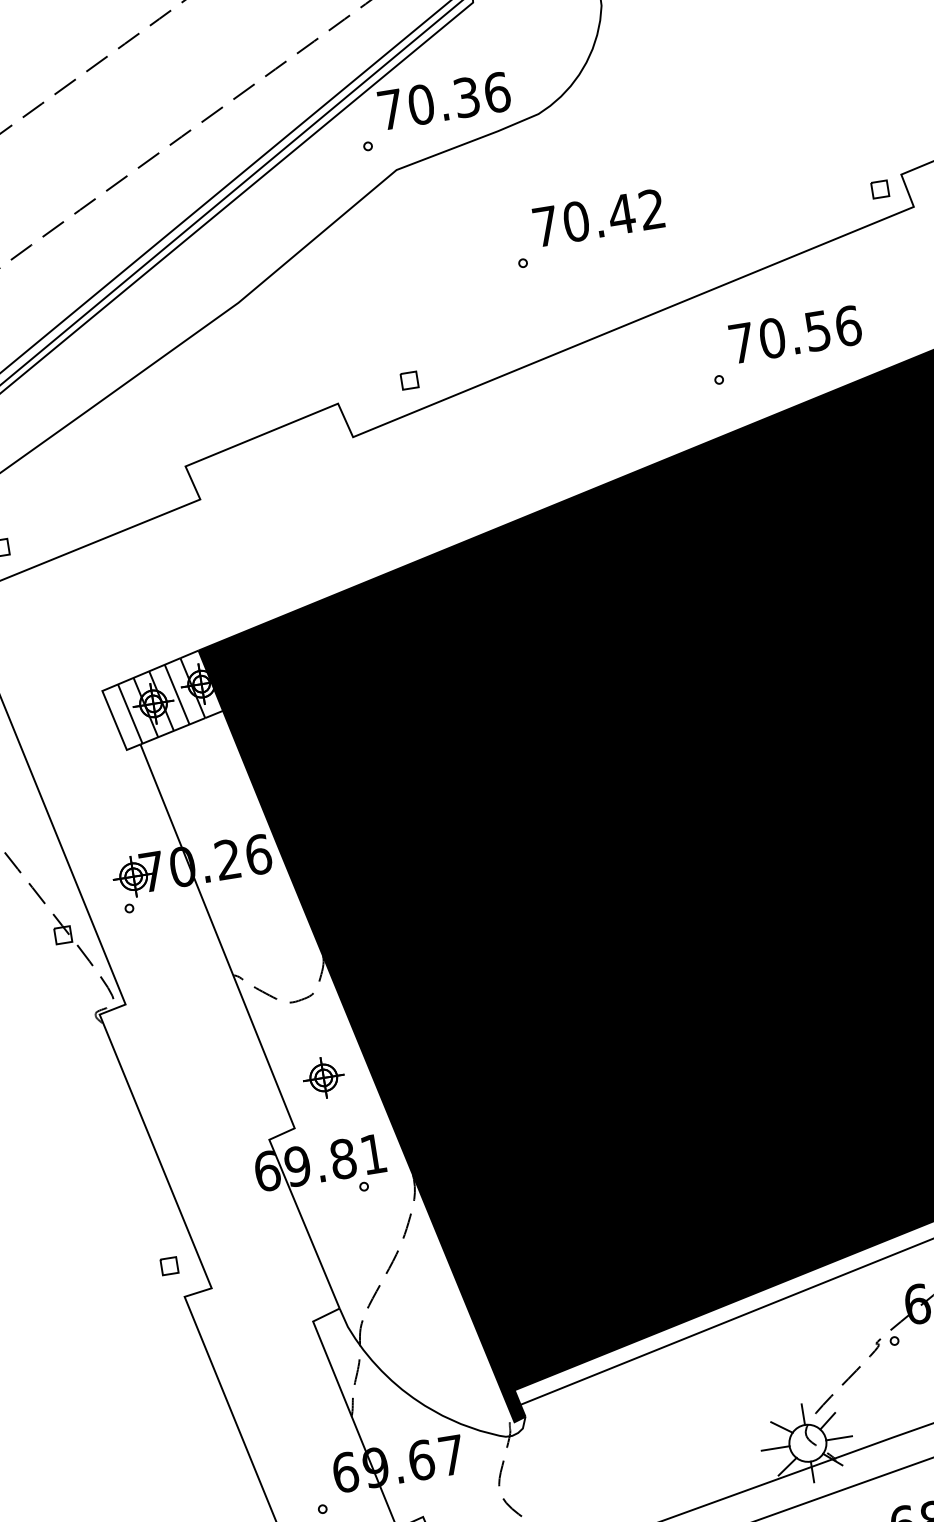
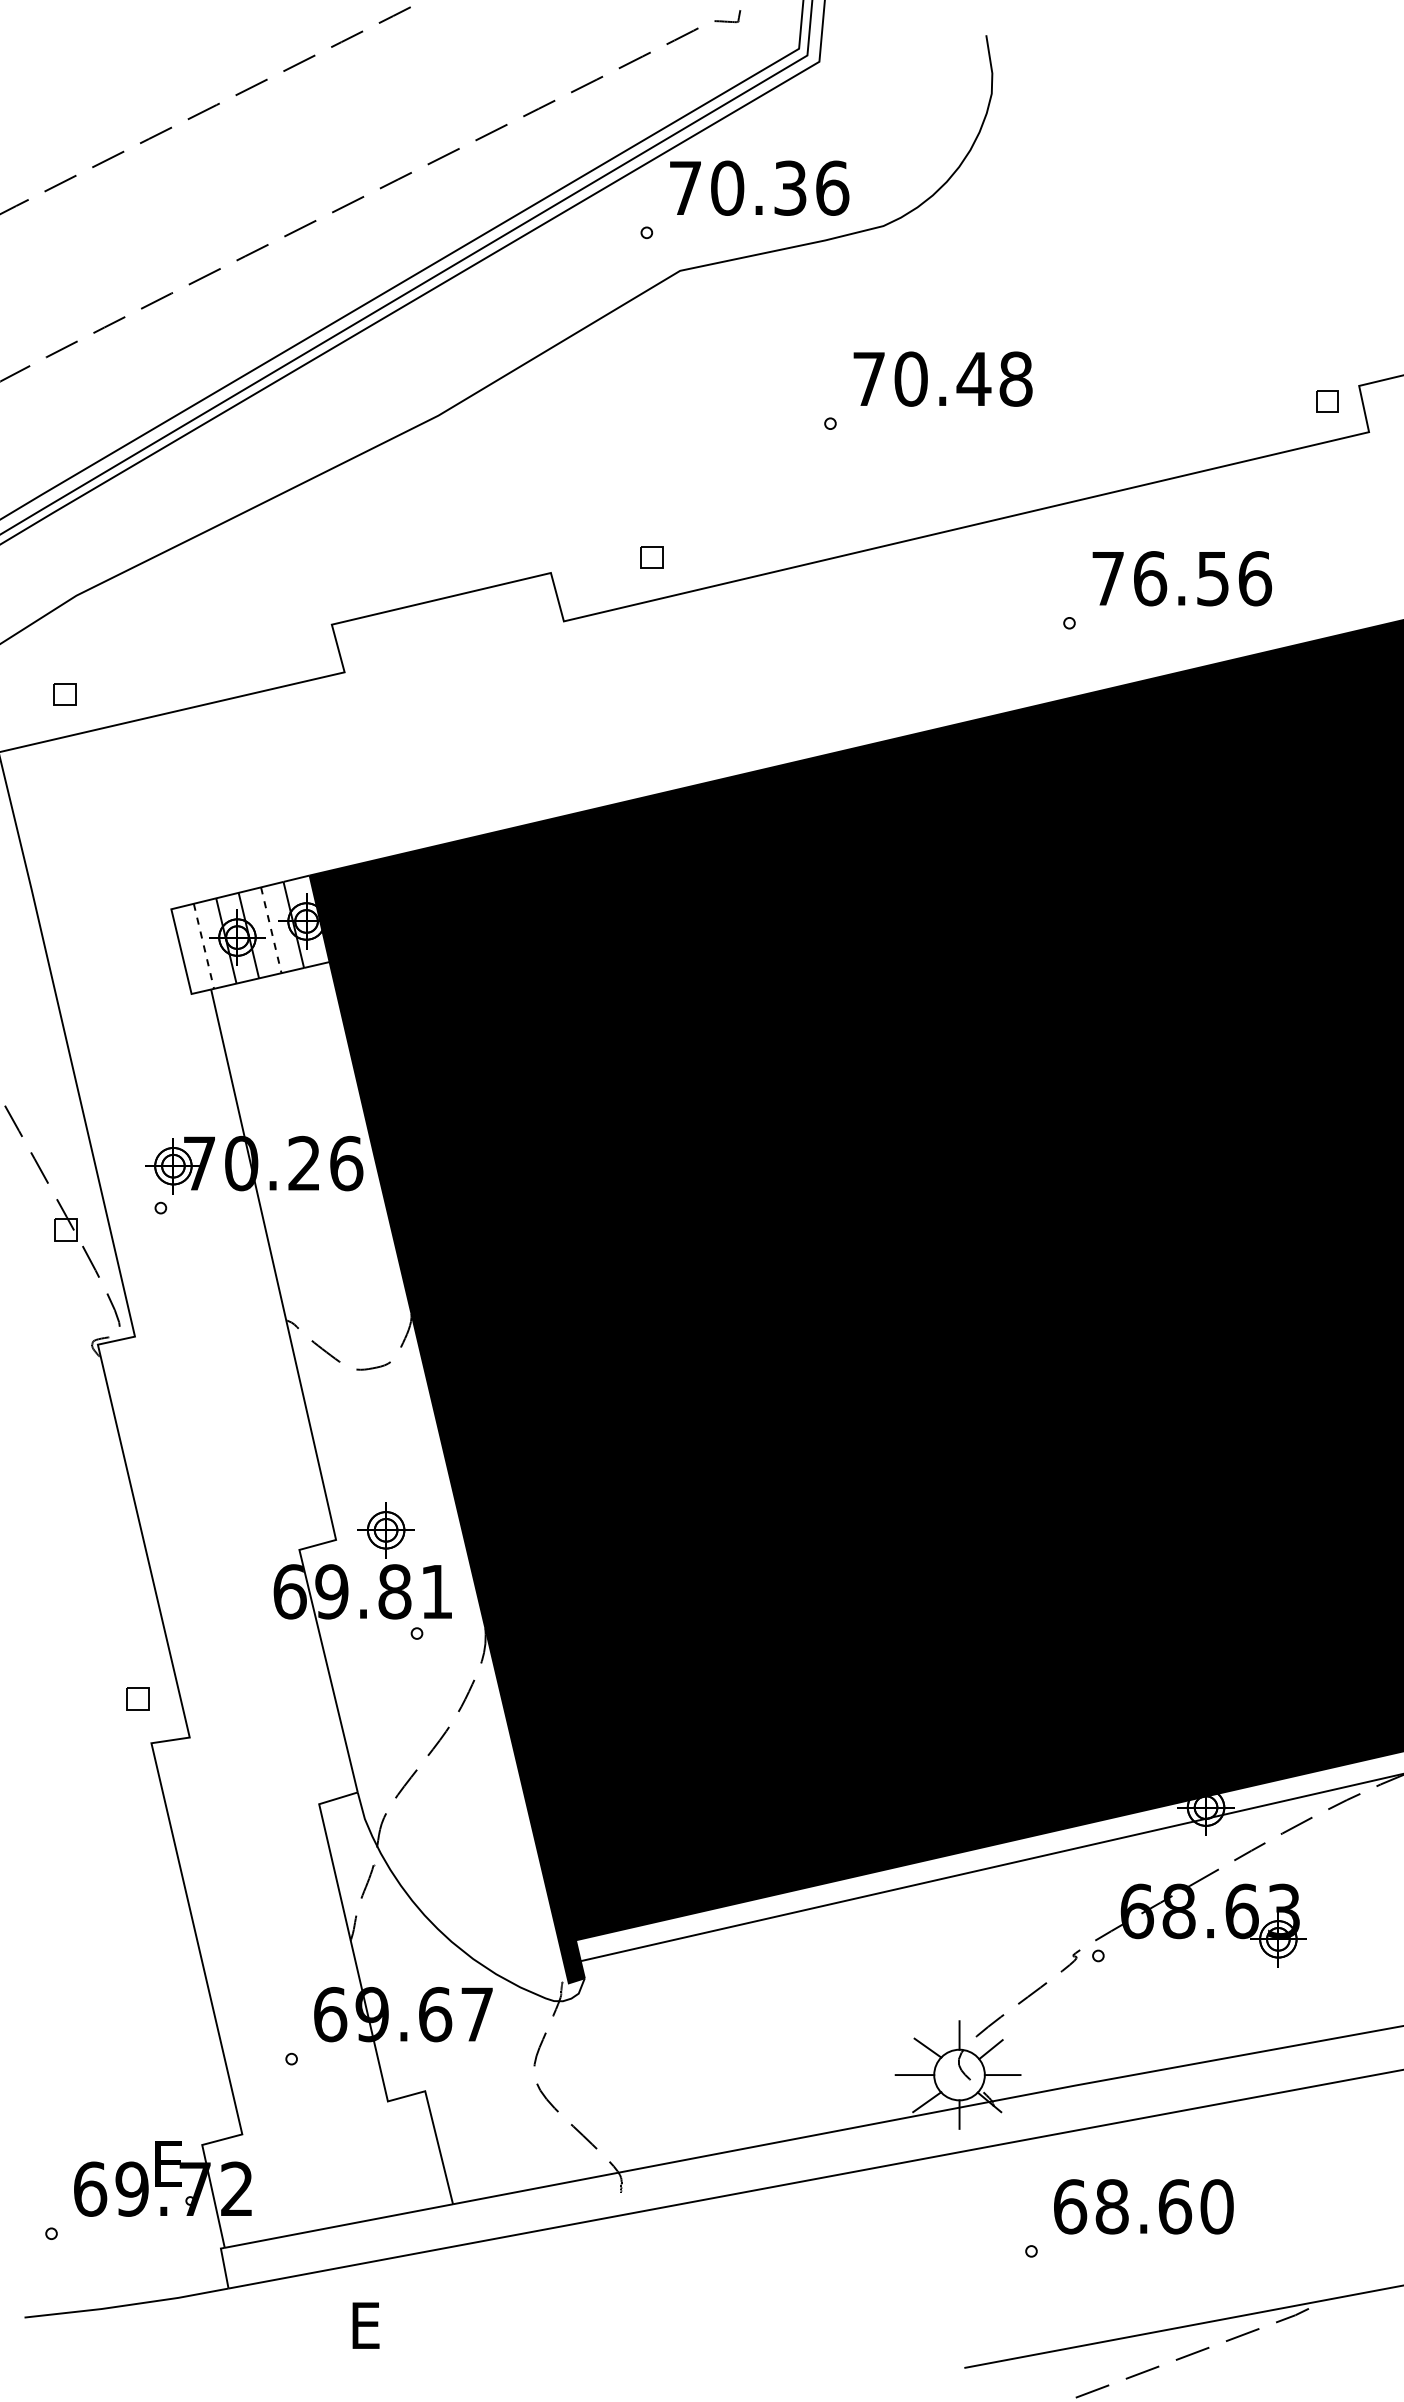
text: (651, 209) -> (1015, 378), 70.42 -> 70.48
text: (772, 338) -> (1150, 578), 70.56 -> 76.56
line: (177, 694) -> (271, 930), solid -> dashed
line: (129, 714) -> (203, 946), solid -> dashed
part: (323, 1078) -> (385, 1530), moved

